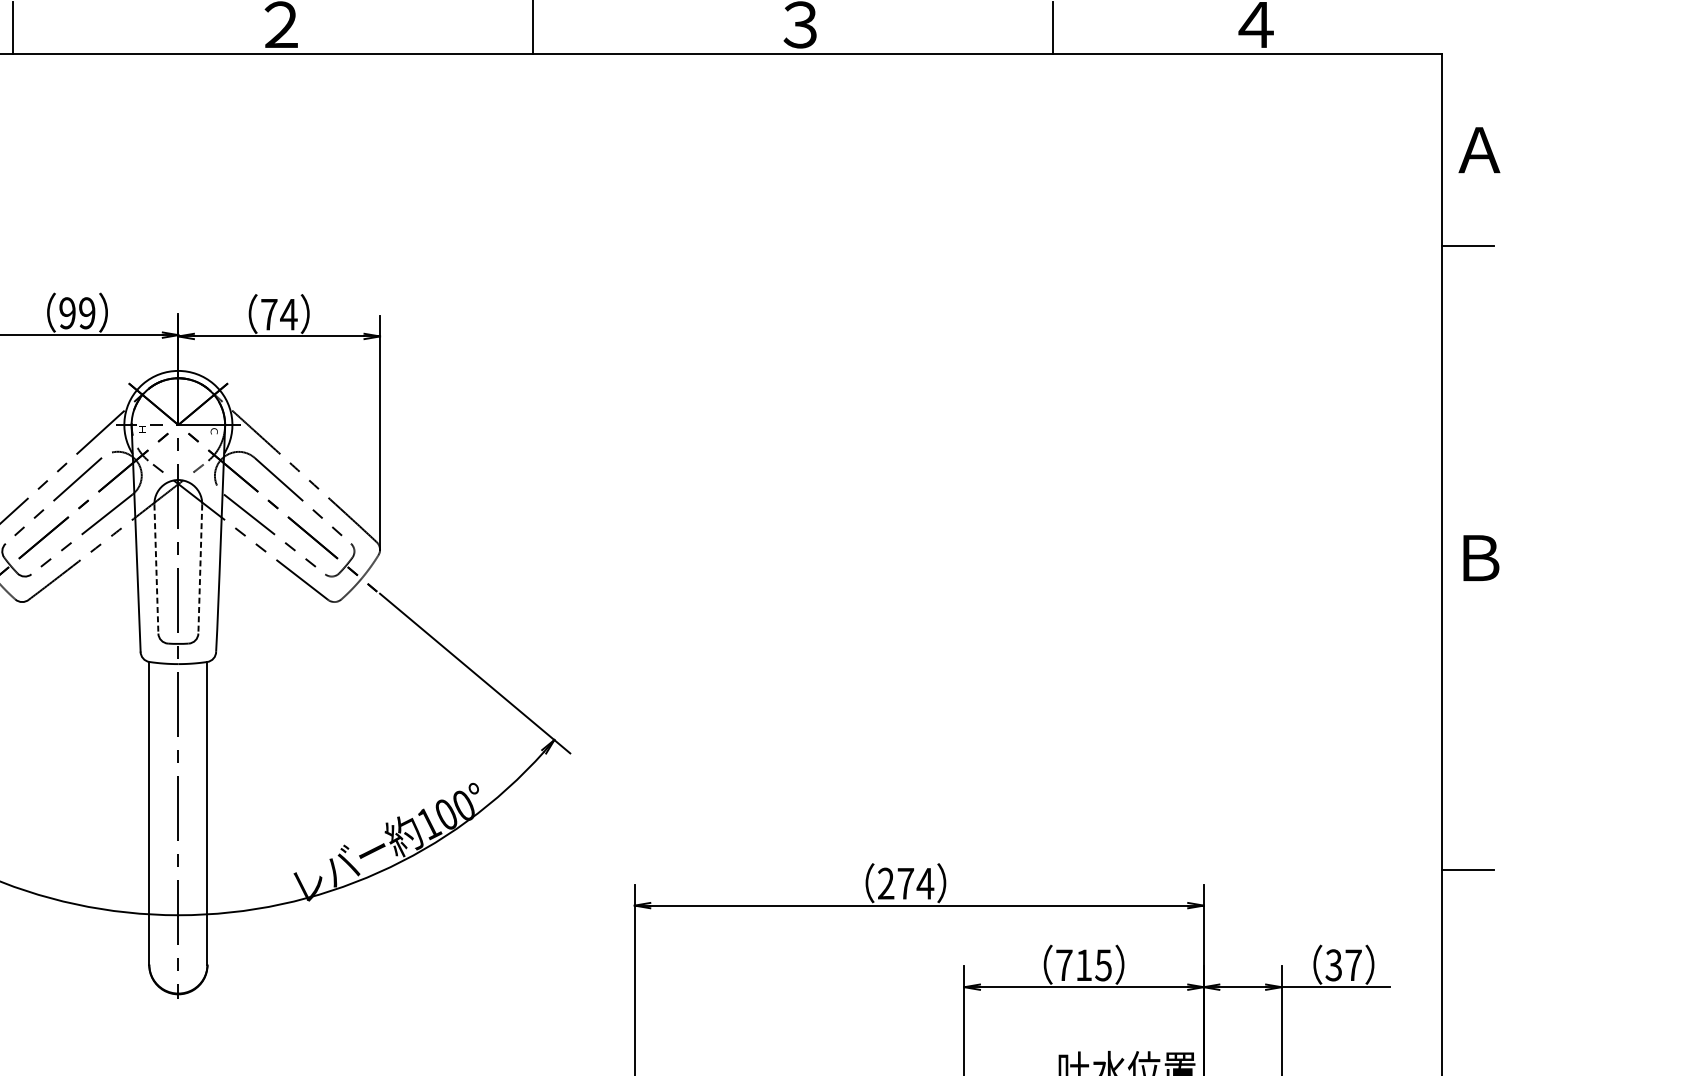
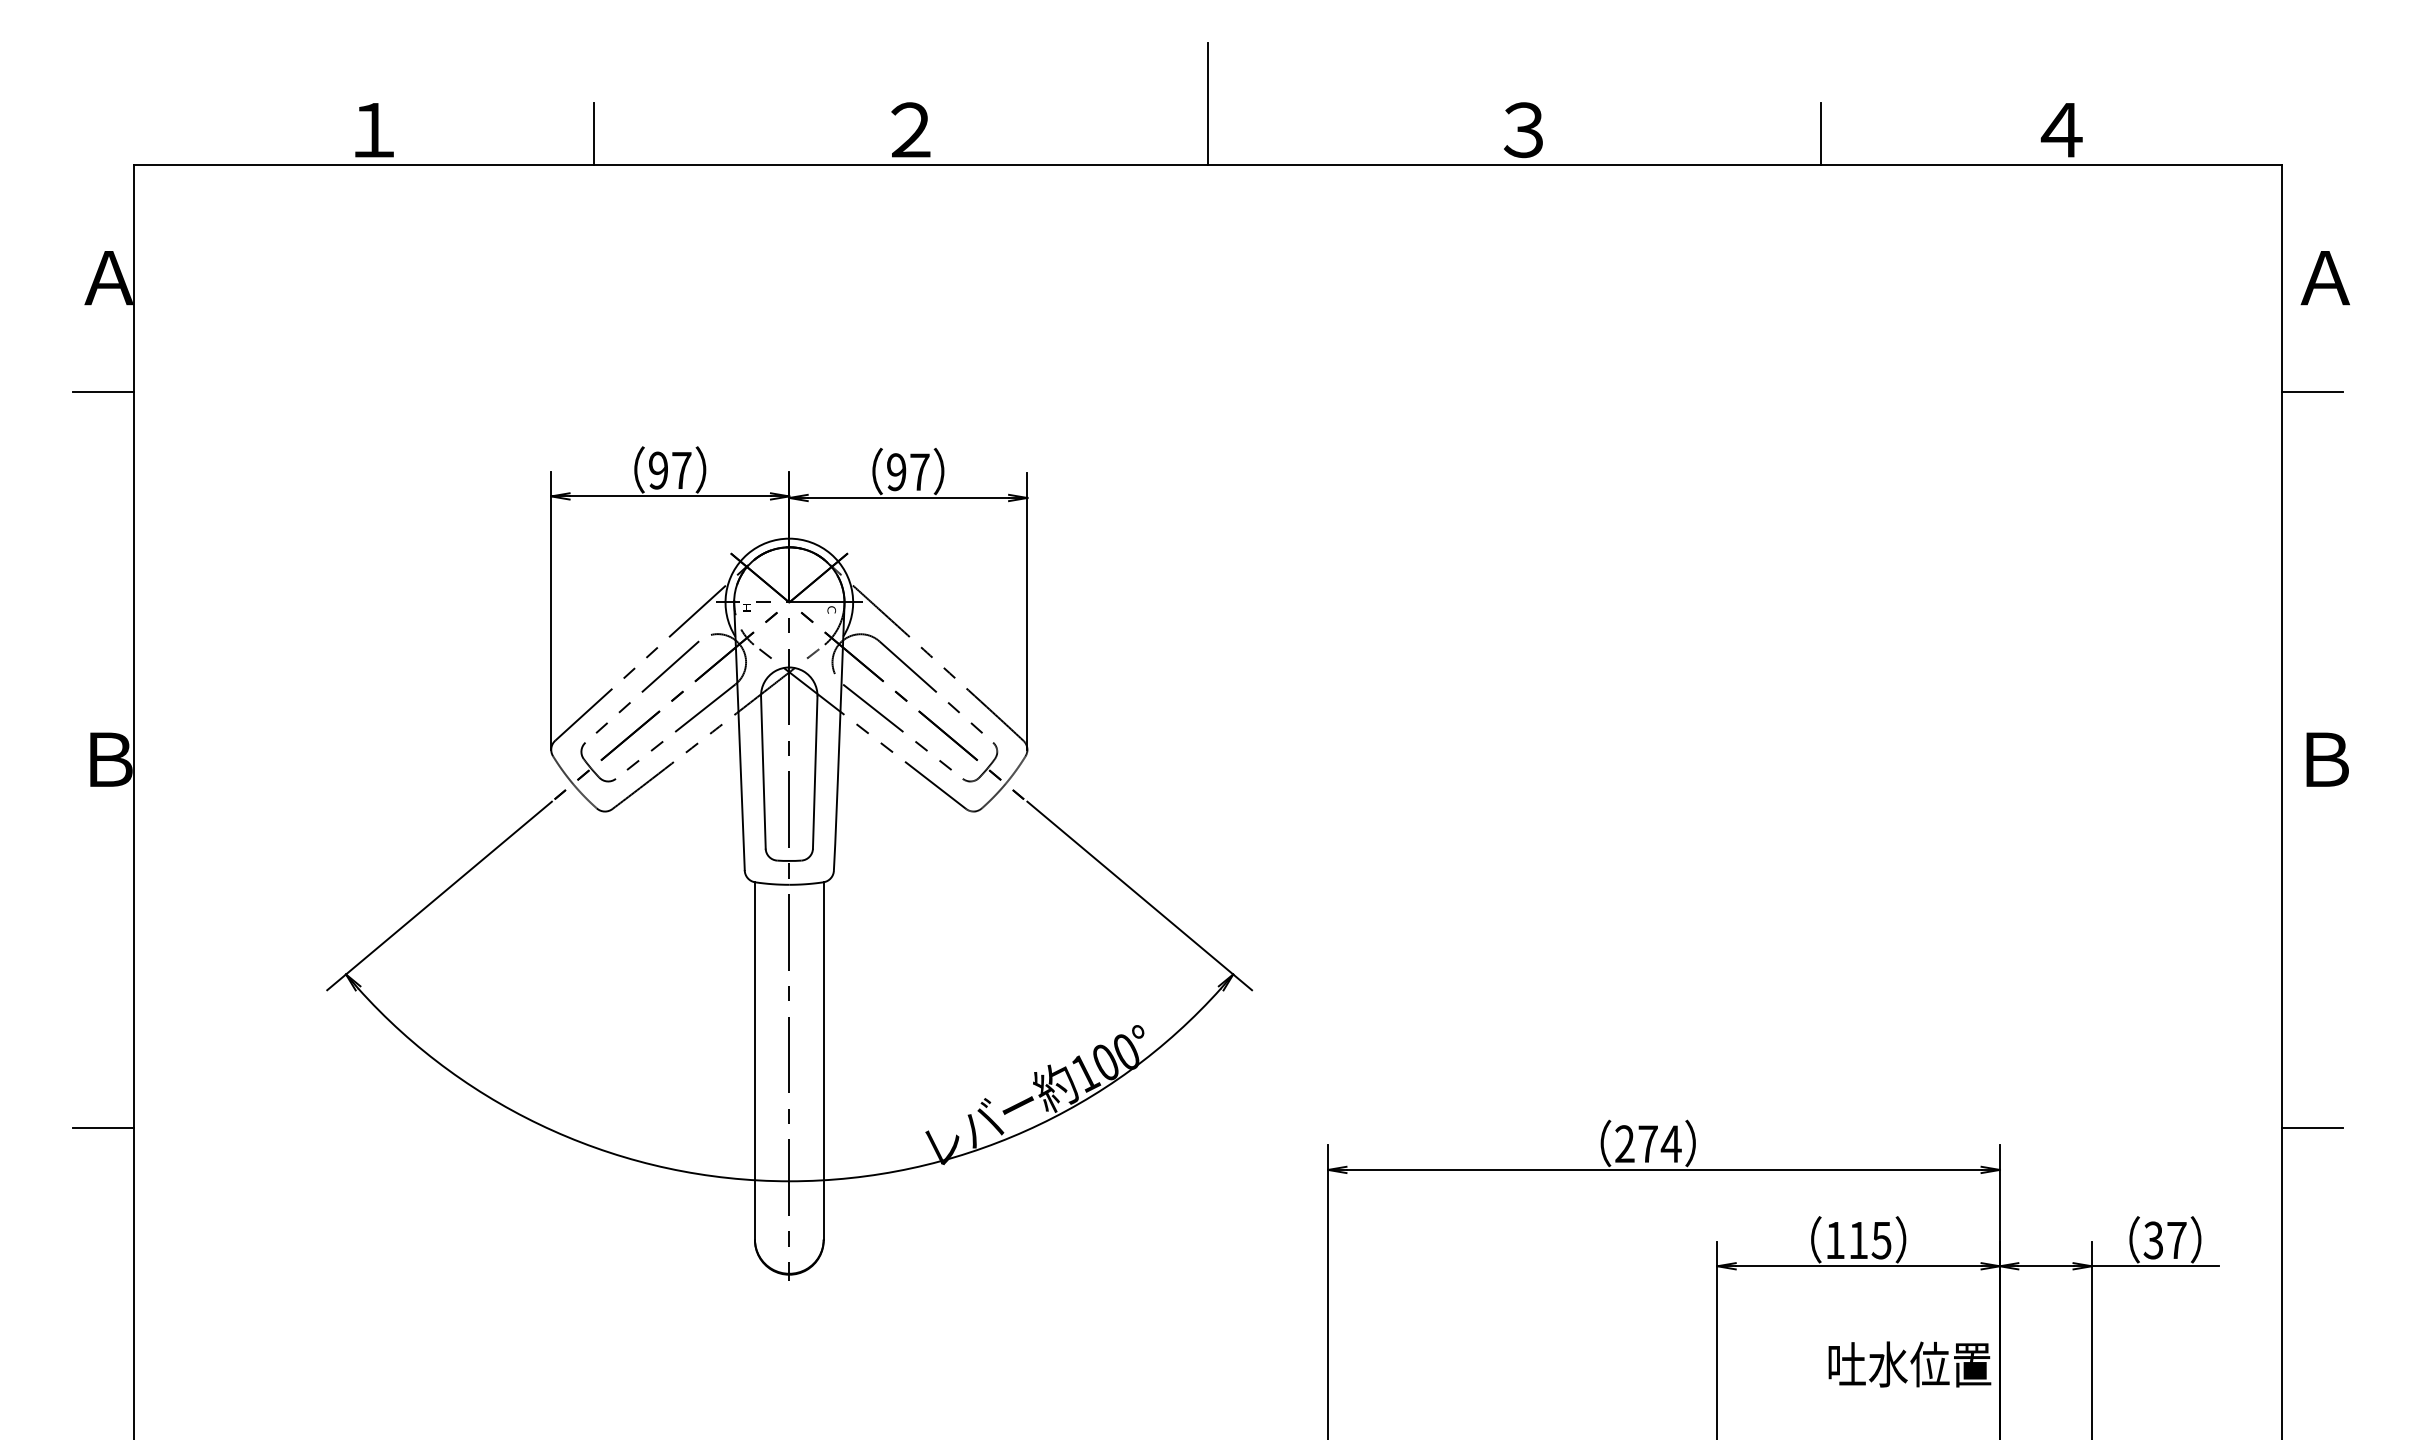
text: (87, 313) -> (681, 470), 99 -> 97
text: (279, 314) -> (908, 472), 74 -> 97
line: (156, 569) -> (763, 773), dashed -> solid
line: (200, 569) -> (815, 773), dashed -> solid
text: (1064, 965) -> (1835, 1240), 715 -> 115

